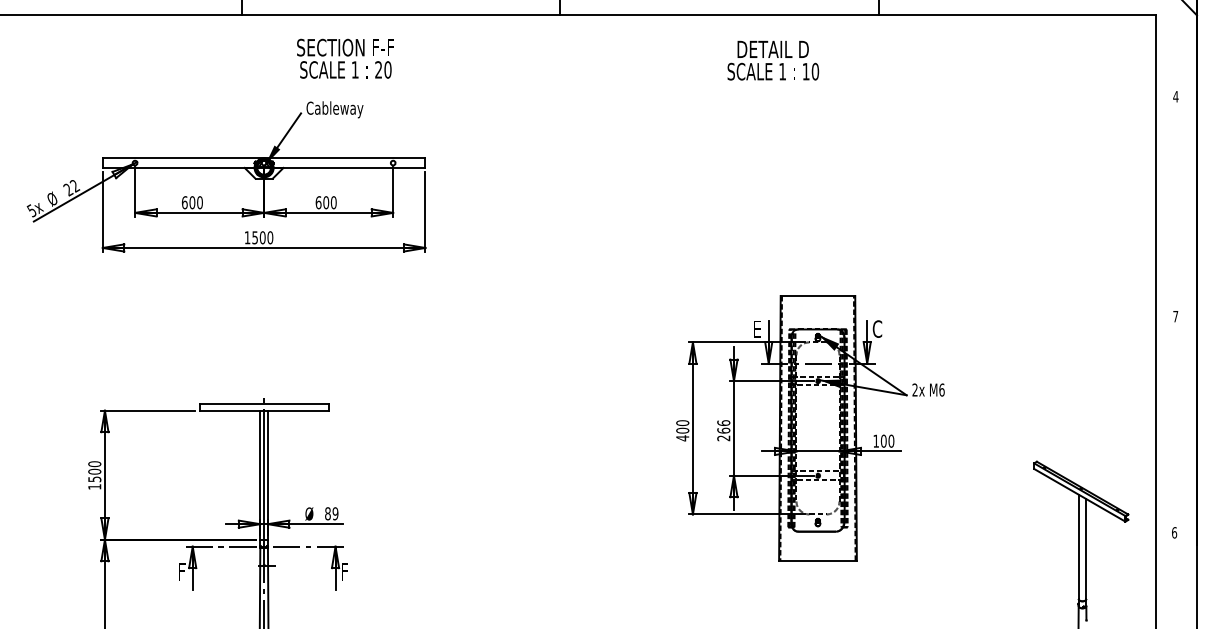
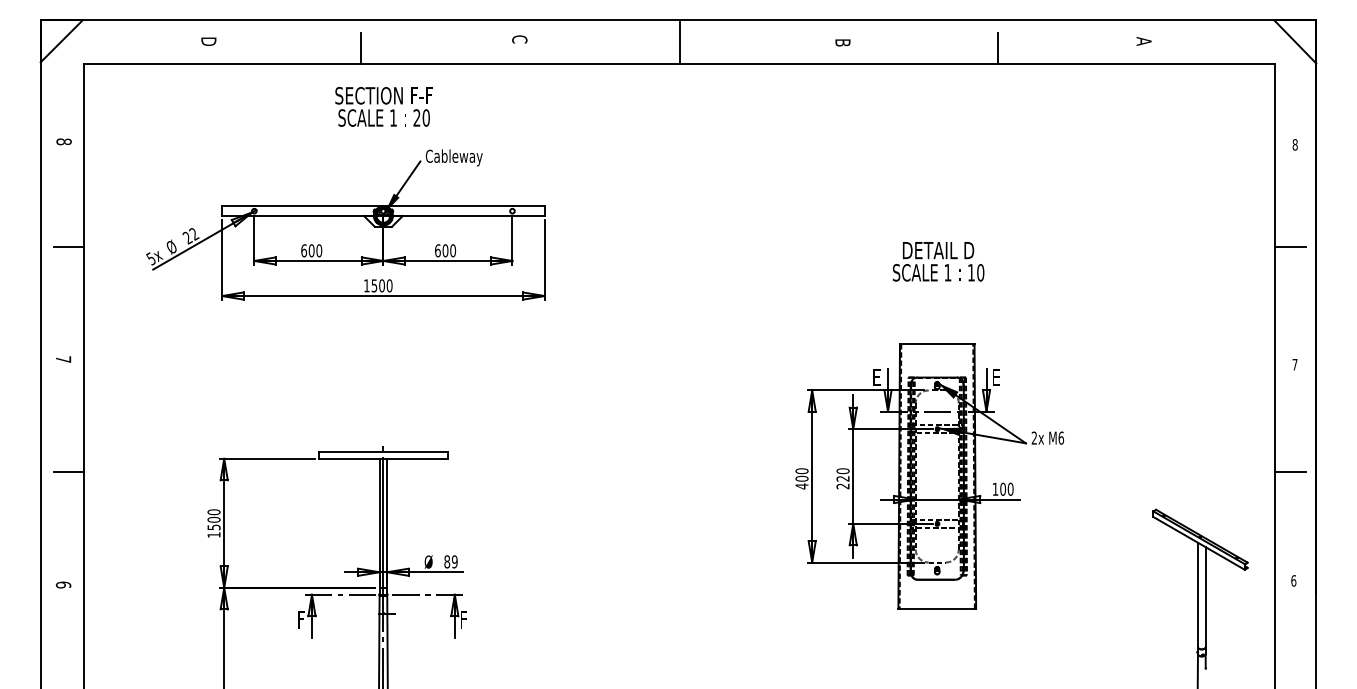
text: (345, 58) -> (383, 106), moved
text: (773, 60) -> (938, 261), moved
text: (1175, 96) -> (1294, 144), 4 -> 8
line: (1171, 198) -> (1290, 246), added
text: (877, 329) -> (996, 377), C -> E
line: (1171, 424) -> (1290, 472), added
text: (723, 426) -> (842, 474), 266 -> 220

